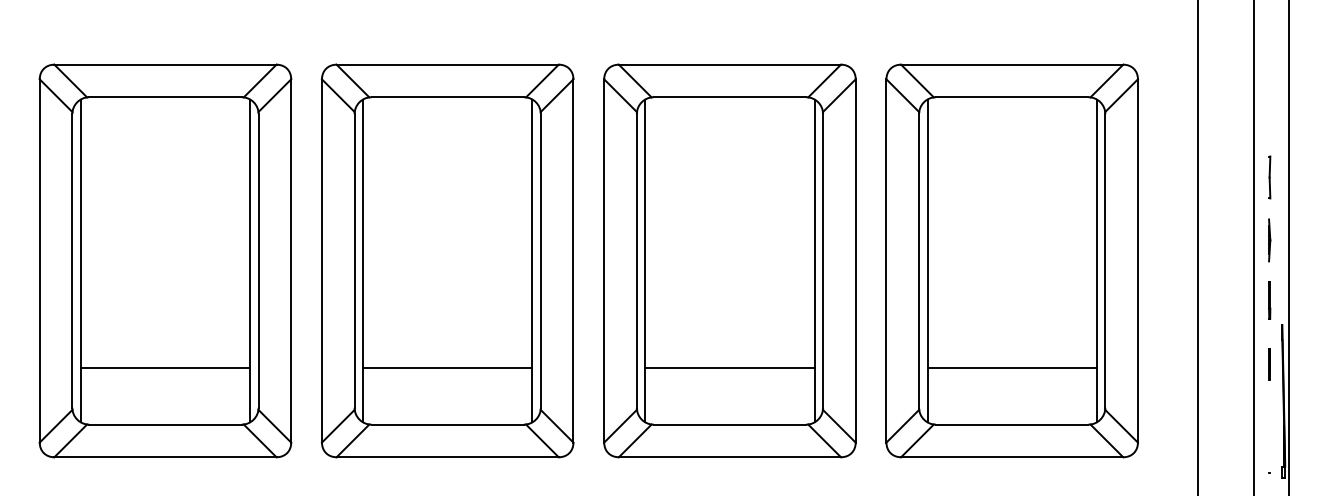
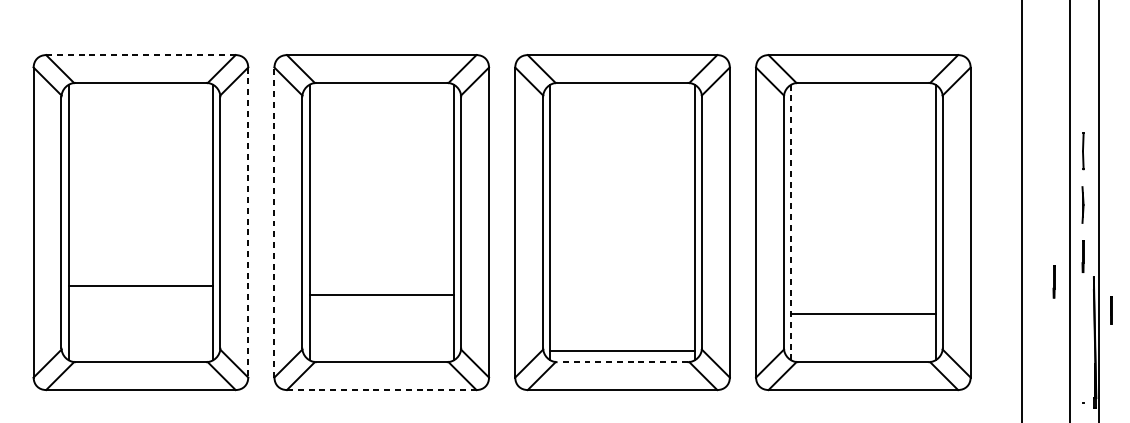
line: (165, 64) -> (140, 54), solid -> dashed
line: (291, 260) -> (248, 222), solid -> dashed
line: (321, 260) -> (274, 222), solid -> dashed
line: (927, 260) -> (791, 222), solid -> dashed
line: (1235, 330) -> (1053, 281), added
line: (1269, 364) -> (1111, 310), moved
line: (165, 368) -> (140, 286), moved
line: (447, 368) -> (381, 295), moved
line: (729, 368) -> (622, 350), moved
line: (729, 424) -> (622, 362), solid -> dashed
line: (447, 457) -> (381, 390), solid -> dashed

